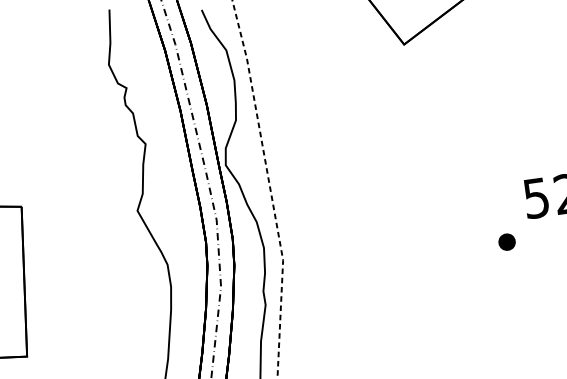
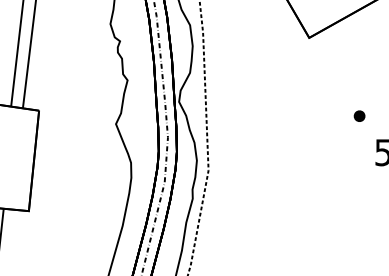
part: (506, 241) -> (359, 115), moved

